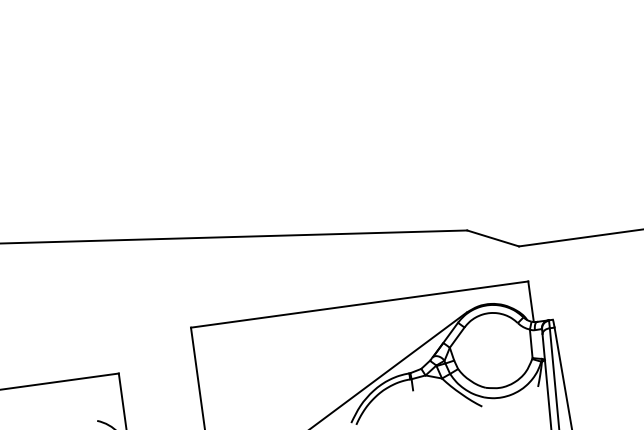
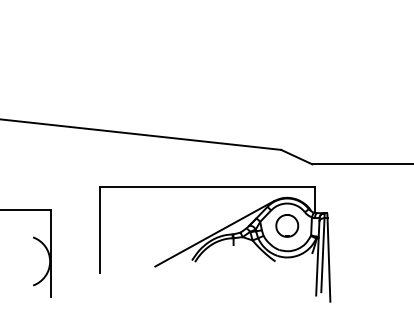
part: (493, 347) -> (287, 225), added

